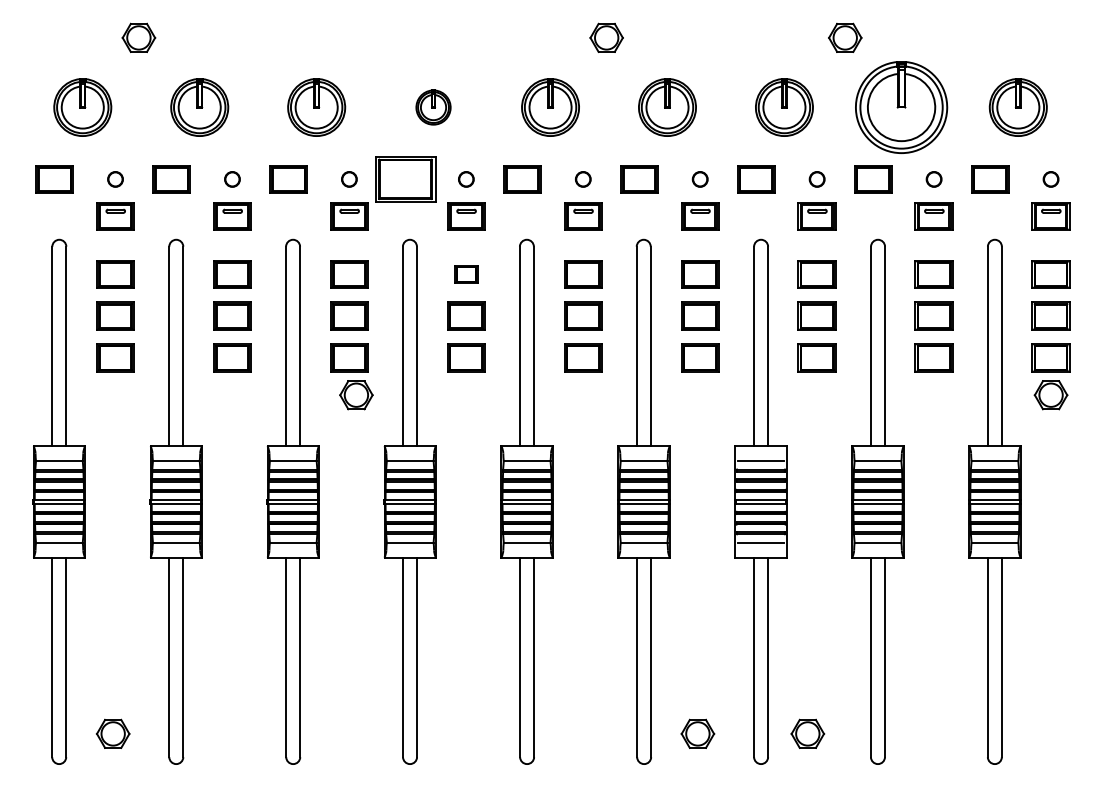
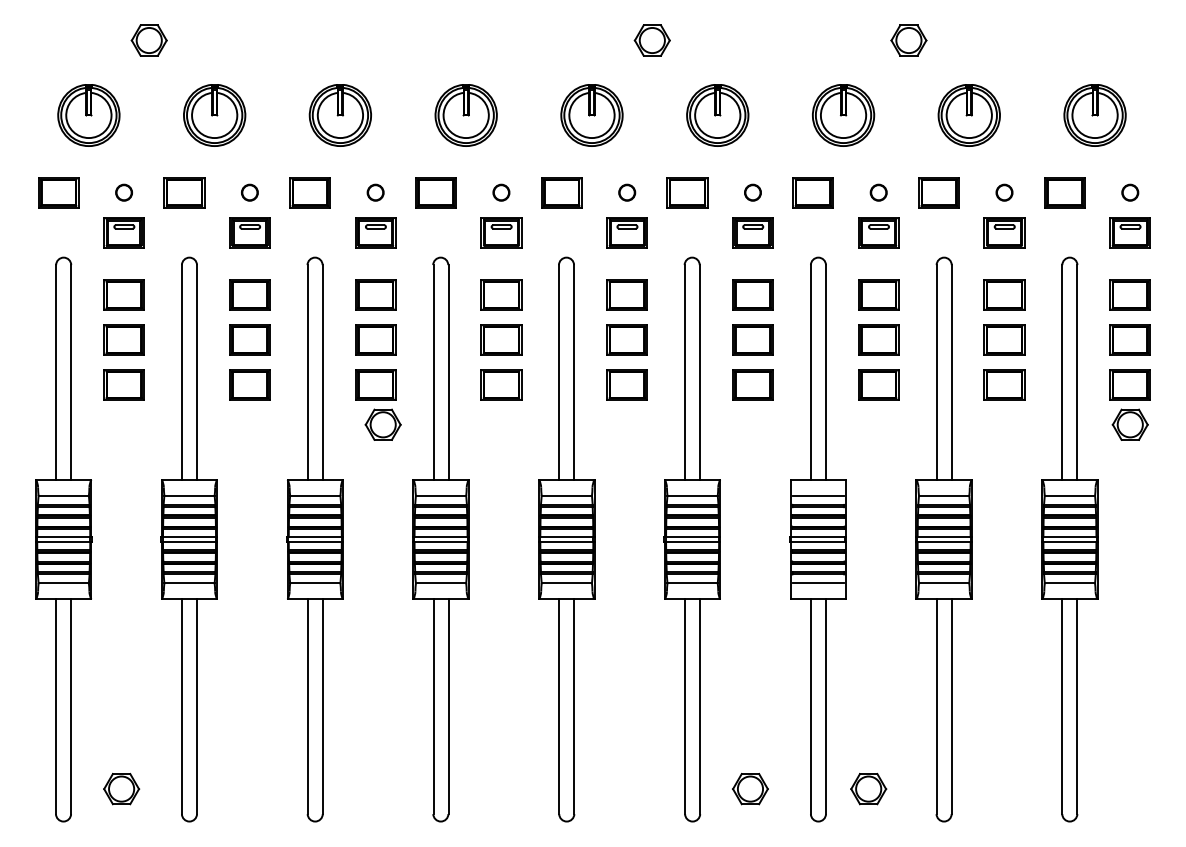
part: (432, 107) -> (465, 115), size x1.67
part: (900, 107) -> (968, 115), size x0.62
part: (405, 179) -> (435, 192), size x0.62
part: (466, 274) -> (501, 294), size x1.67

